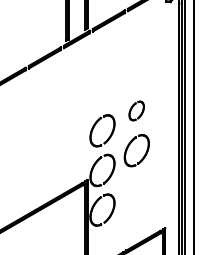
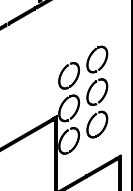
part: (136, 110) -> (97, 59), size x1.67
part: (130, 184) -> (92, 119), added

